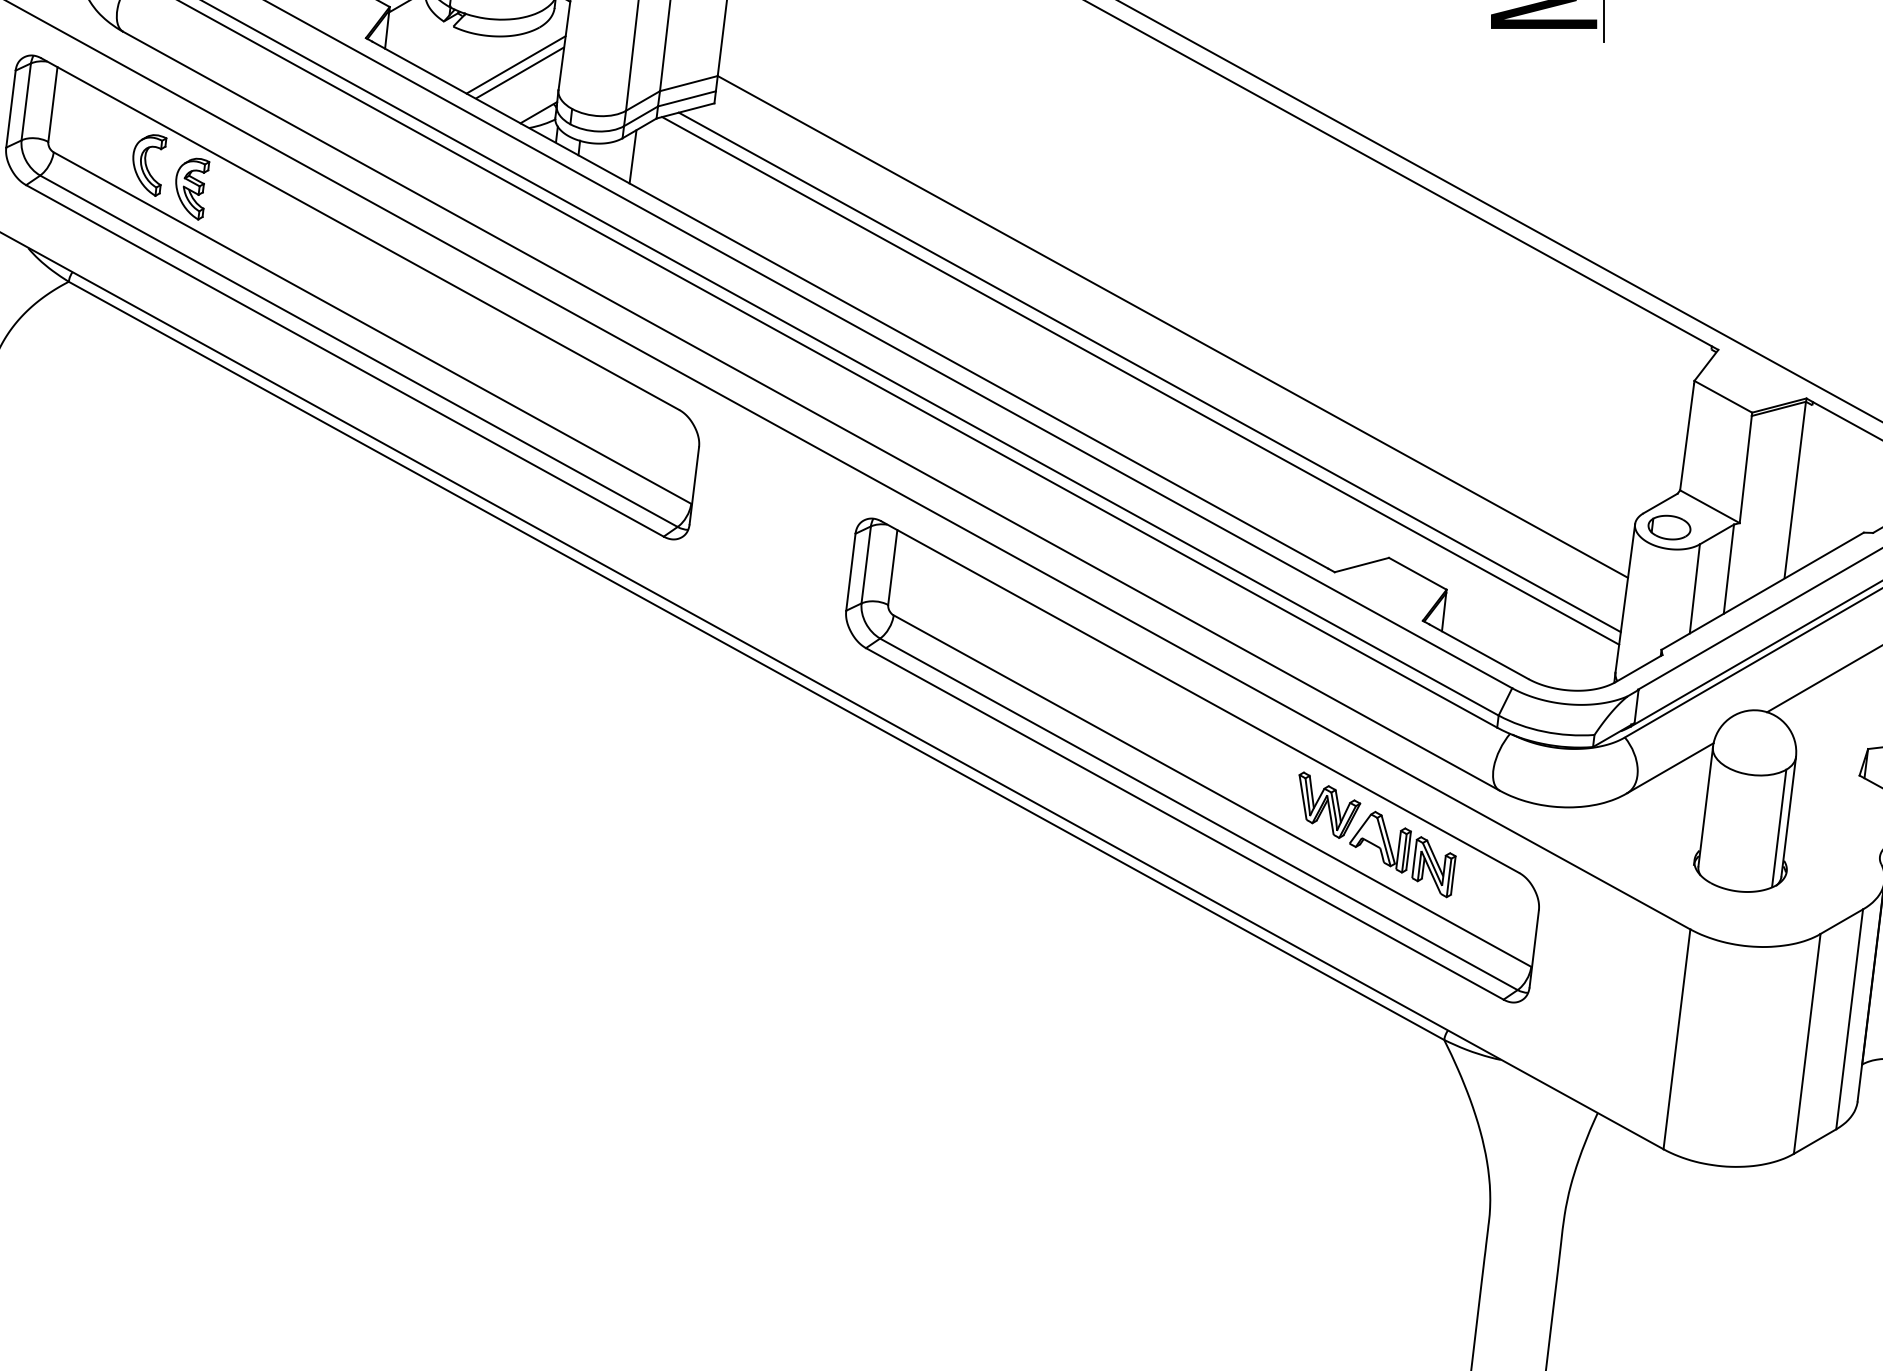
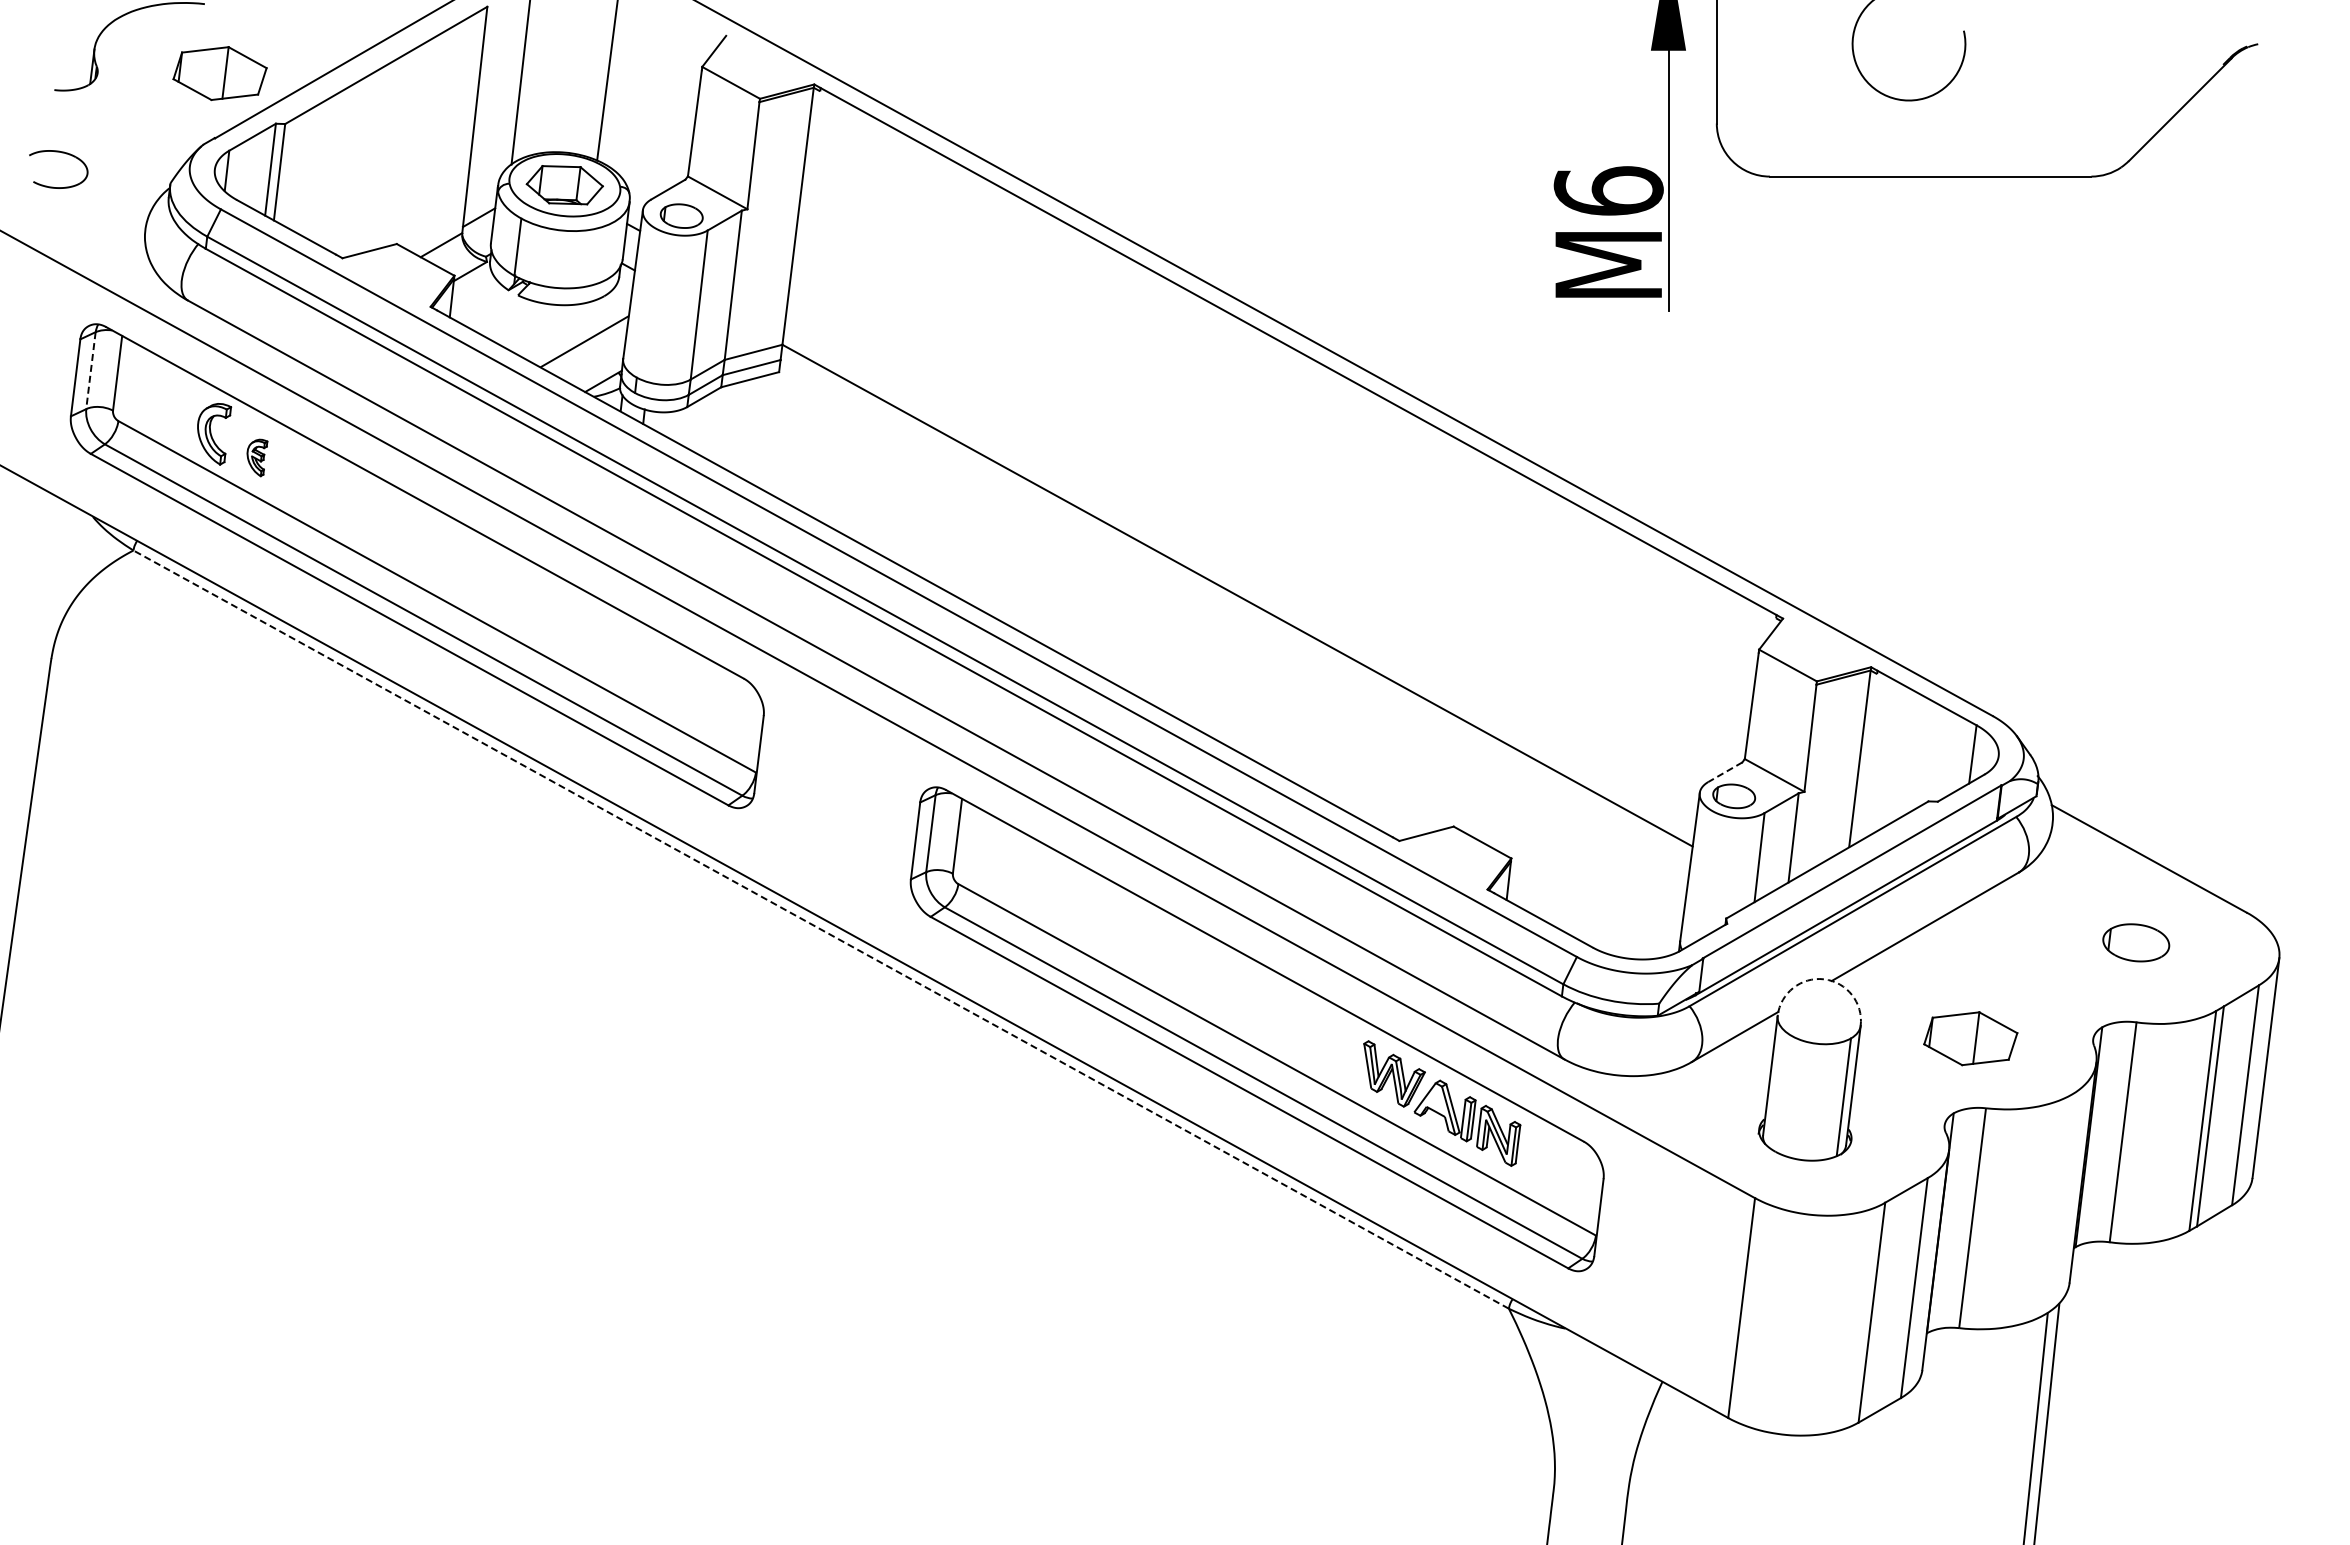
line: (515, 64) -> (580, 333), removed
line: (25, 101) -> (90, 370), solid -> dashed
line: (632, 156) -> (697, 425), removed
part: (192, 188) -> (257, 457), size x0.6
line: (1149, 371) -> (1214, 640), removed
line: (1139, 380) -> (1204, 649), removed
line: (1660, 503) -> (1725, 772), solid -> dashed
line: (755, 660) -> (820, 929), solid -> dashed
arc: (1759, 710) -> (1824, 979), solid -> dashed

